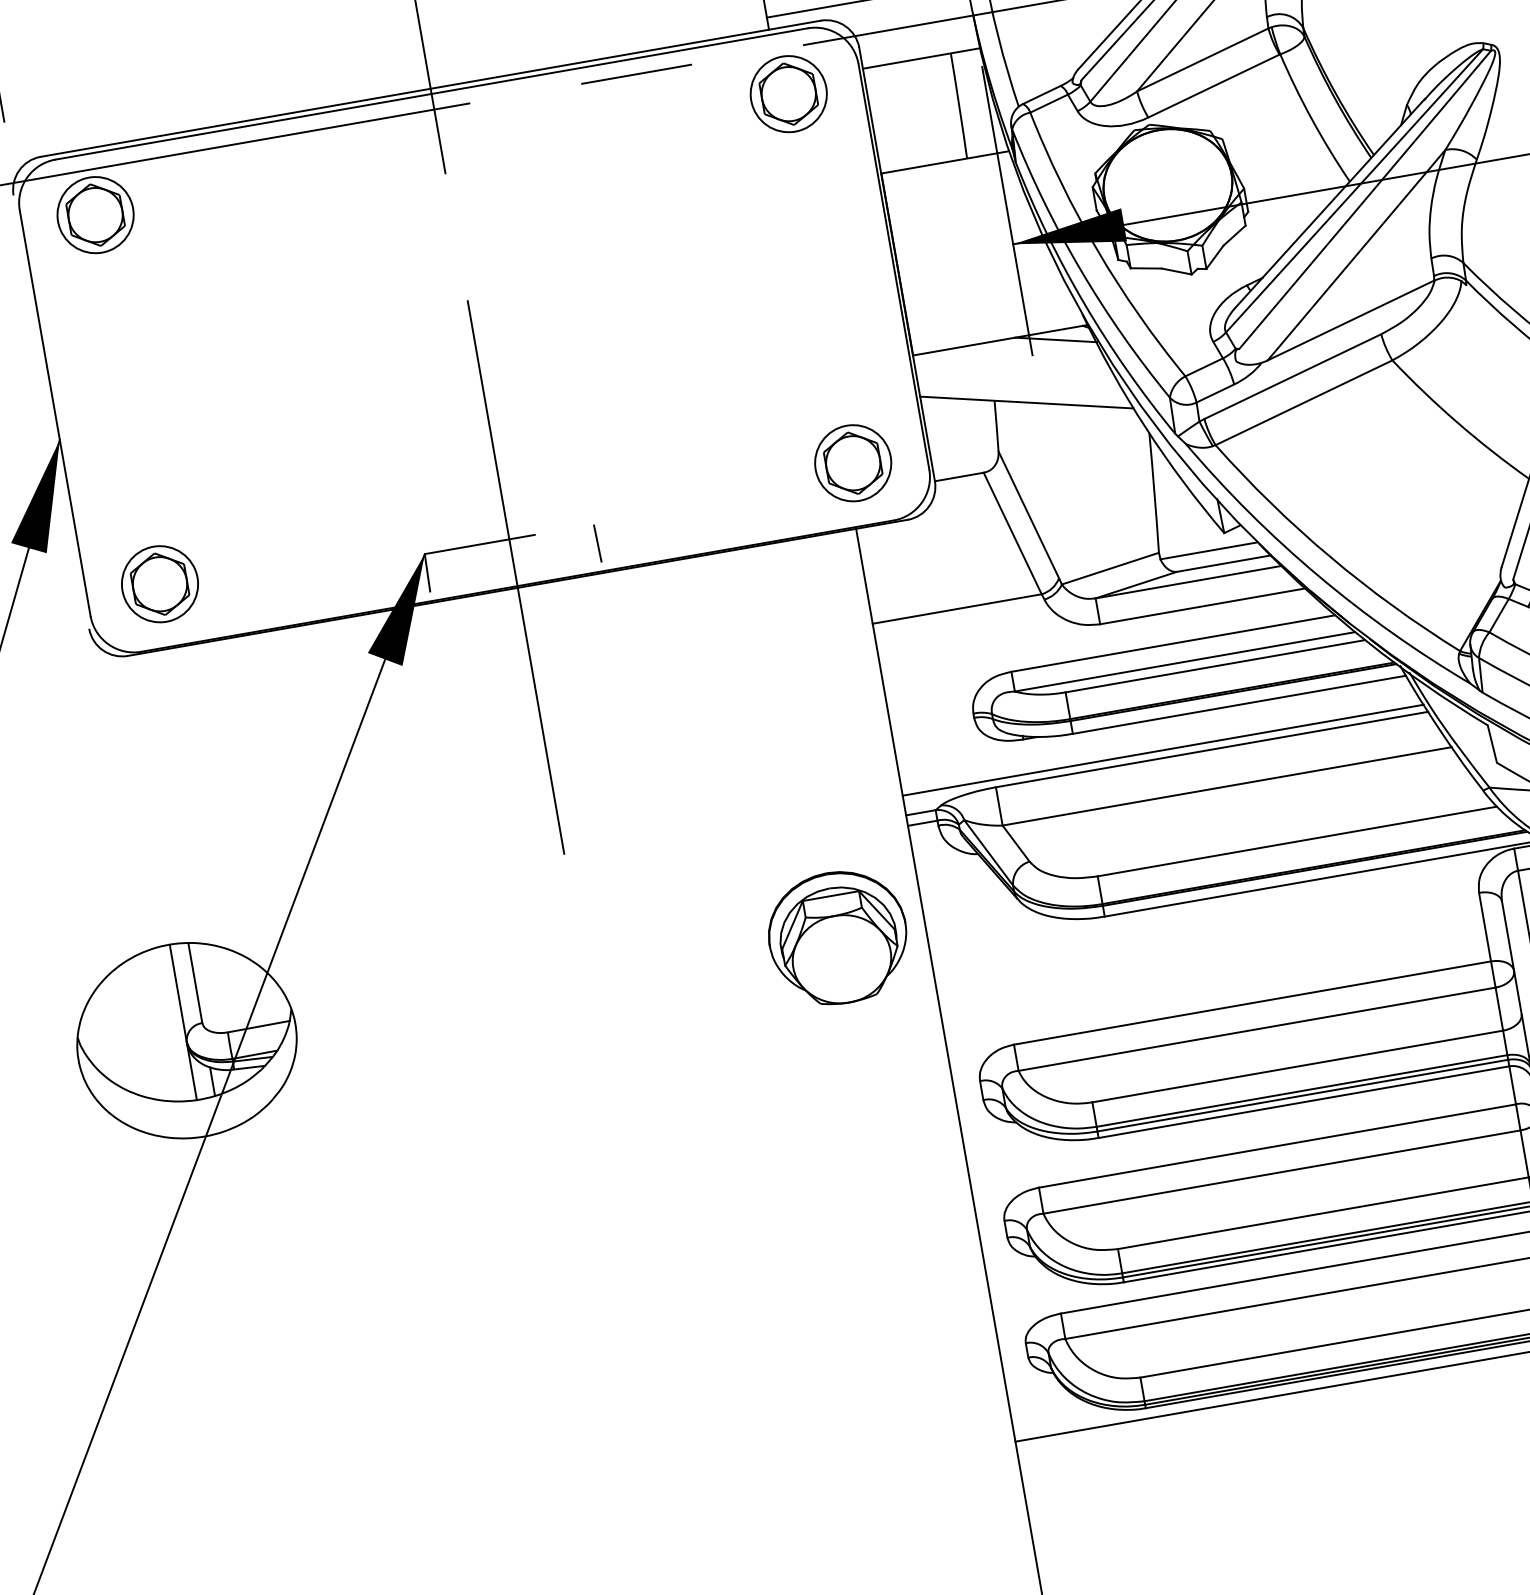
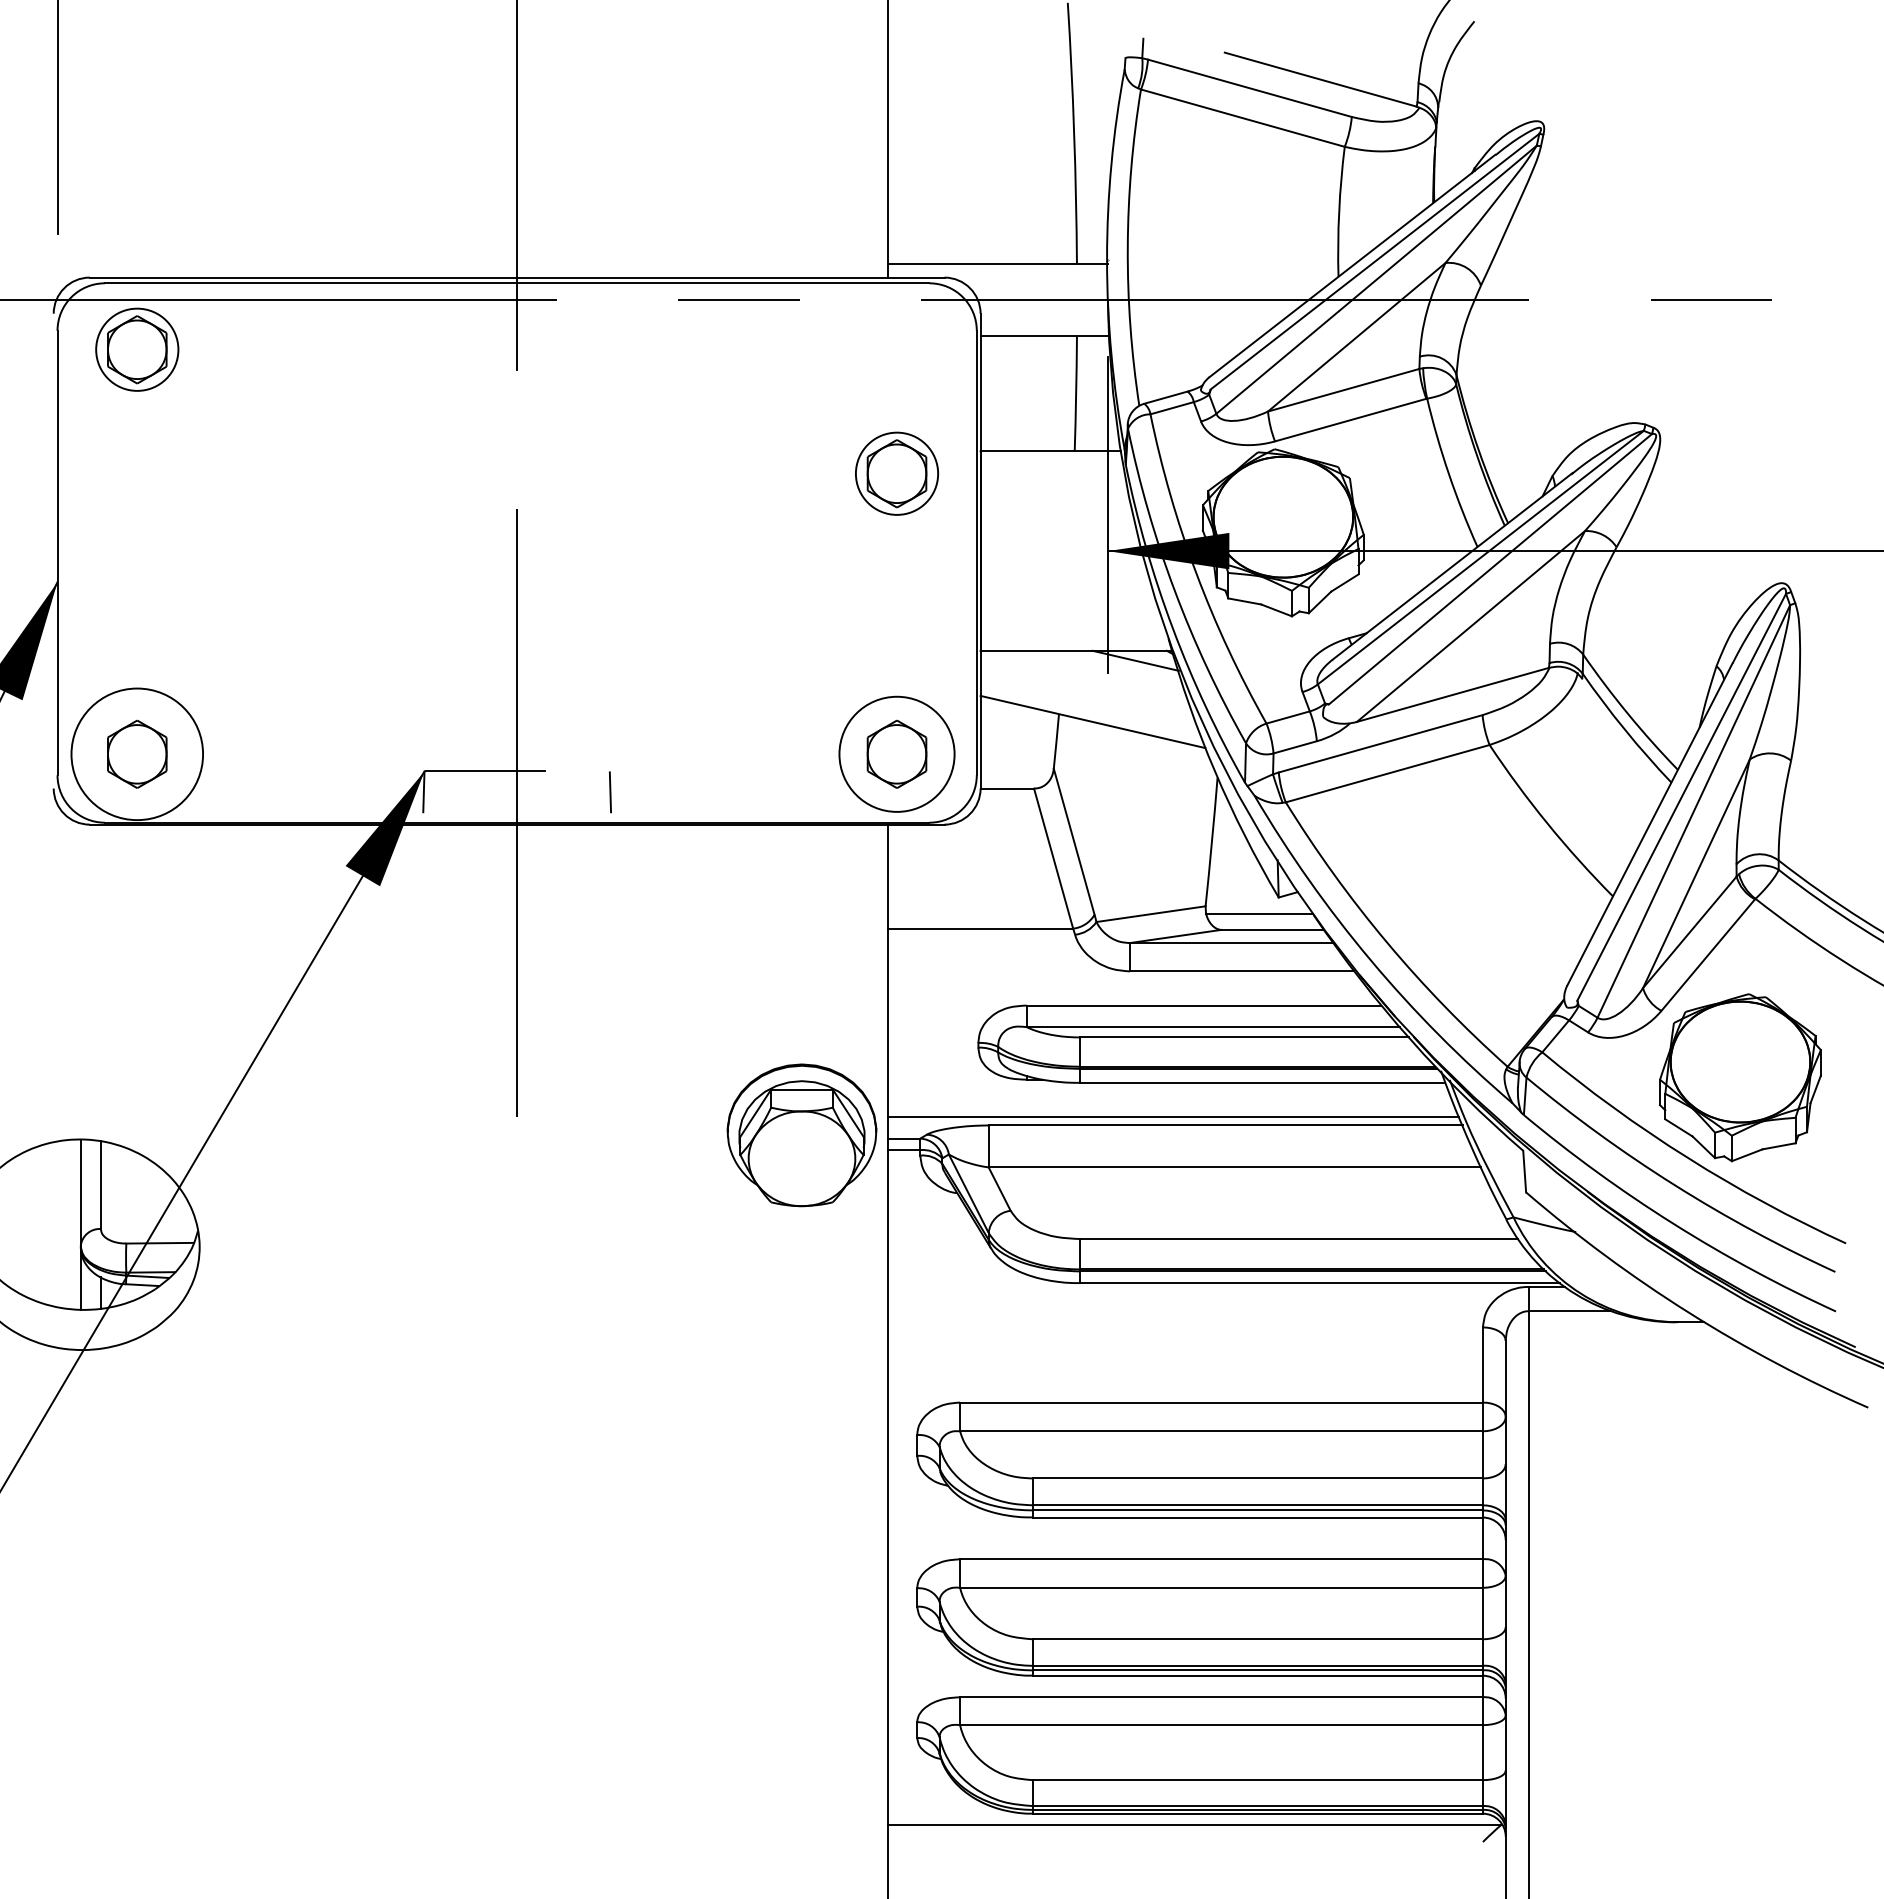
part: (788, 93) -> (896, 473), moved
circle: (852, 463) -> (896, 754), size x1.4
circle: (160, 584) -> (137, 754), size x1.6
part: (837, 938) -> (801, 1135), moved

